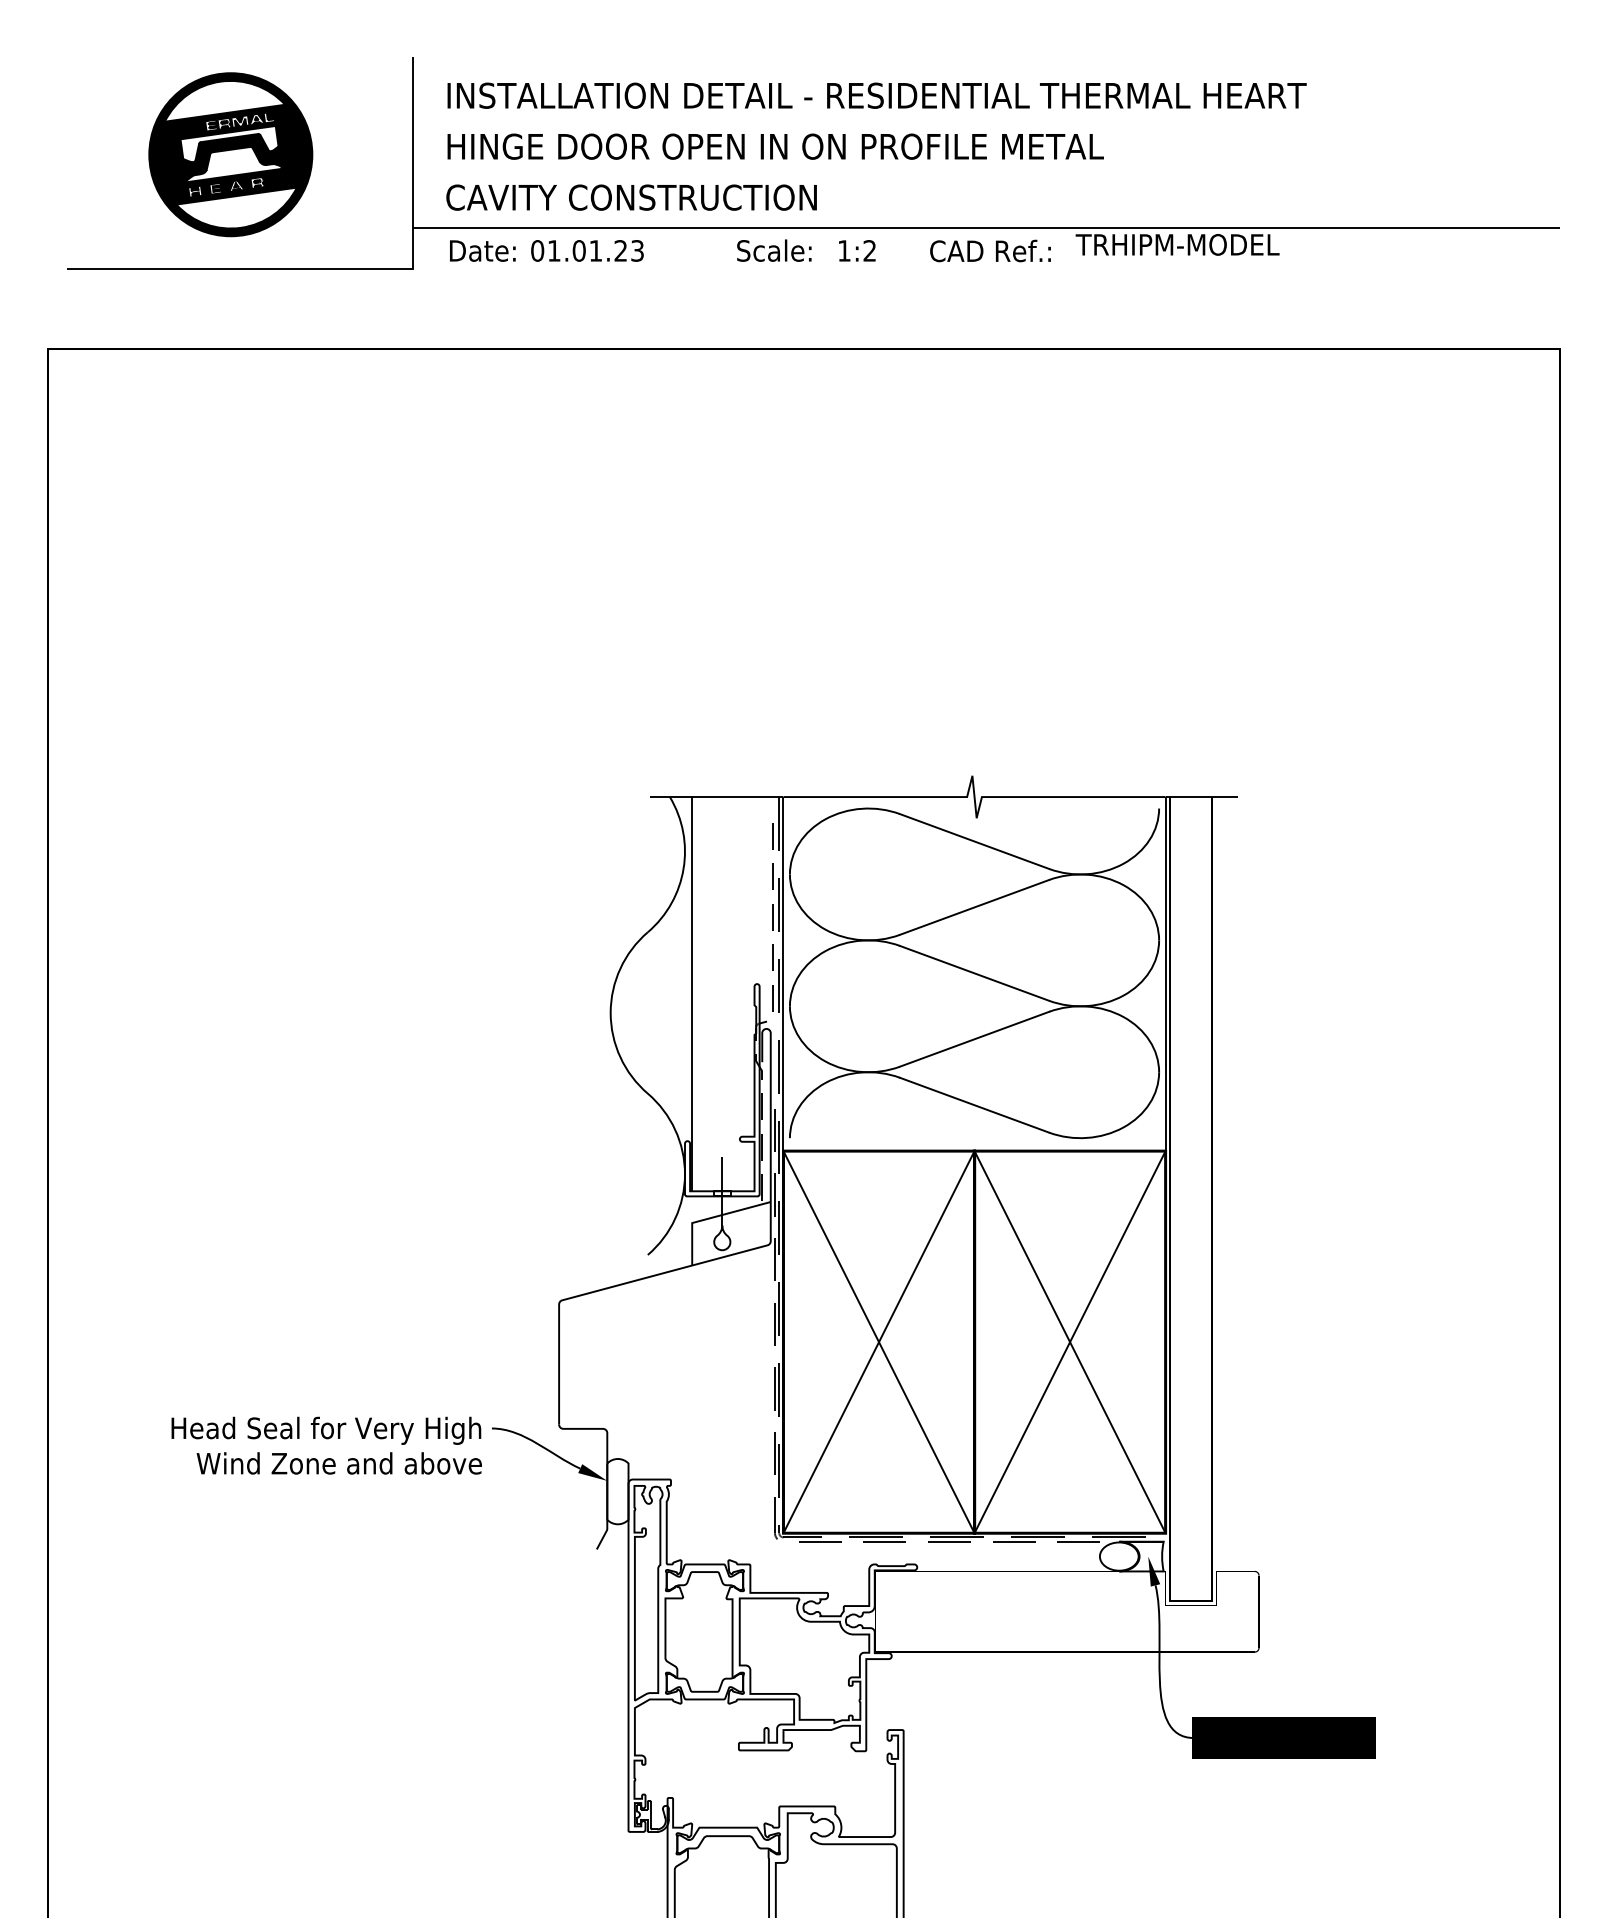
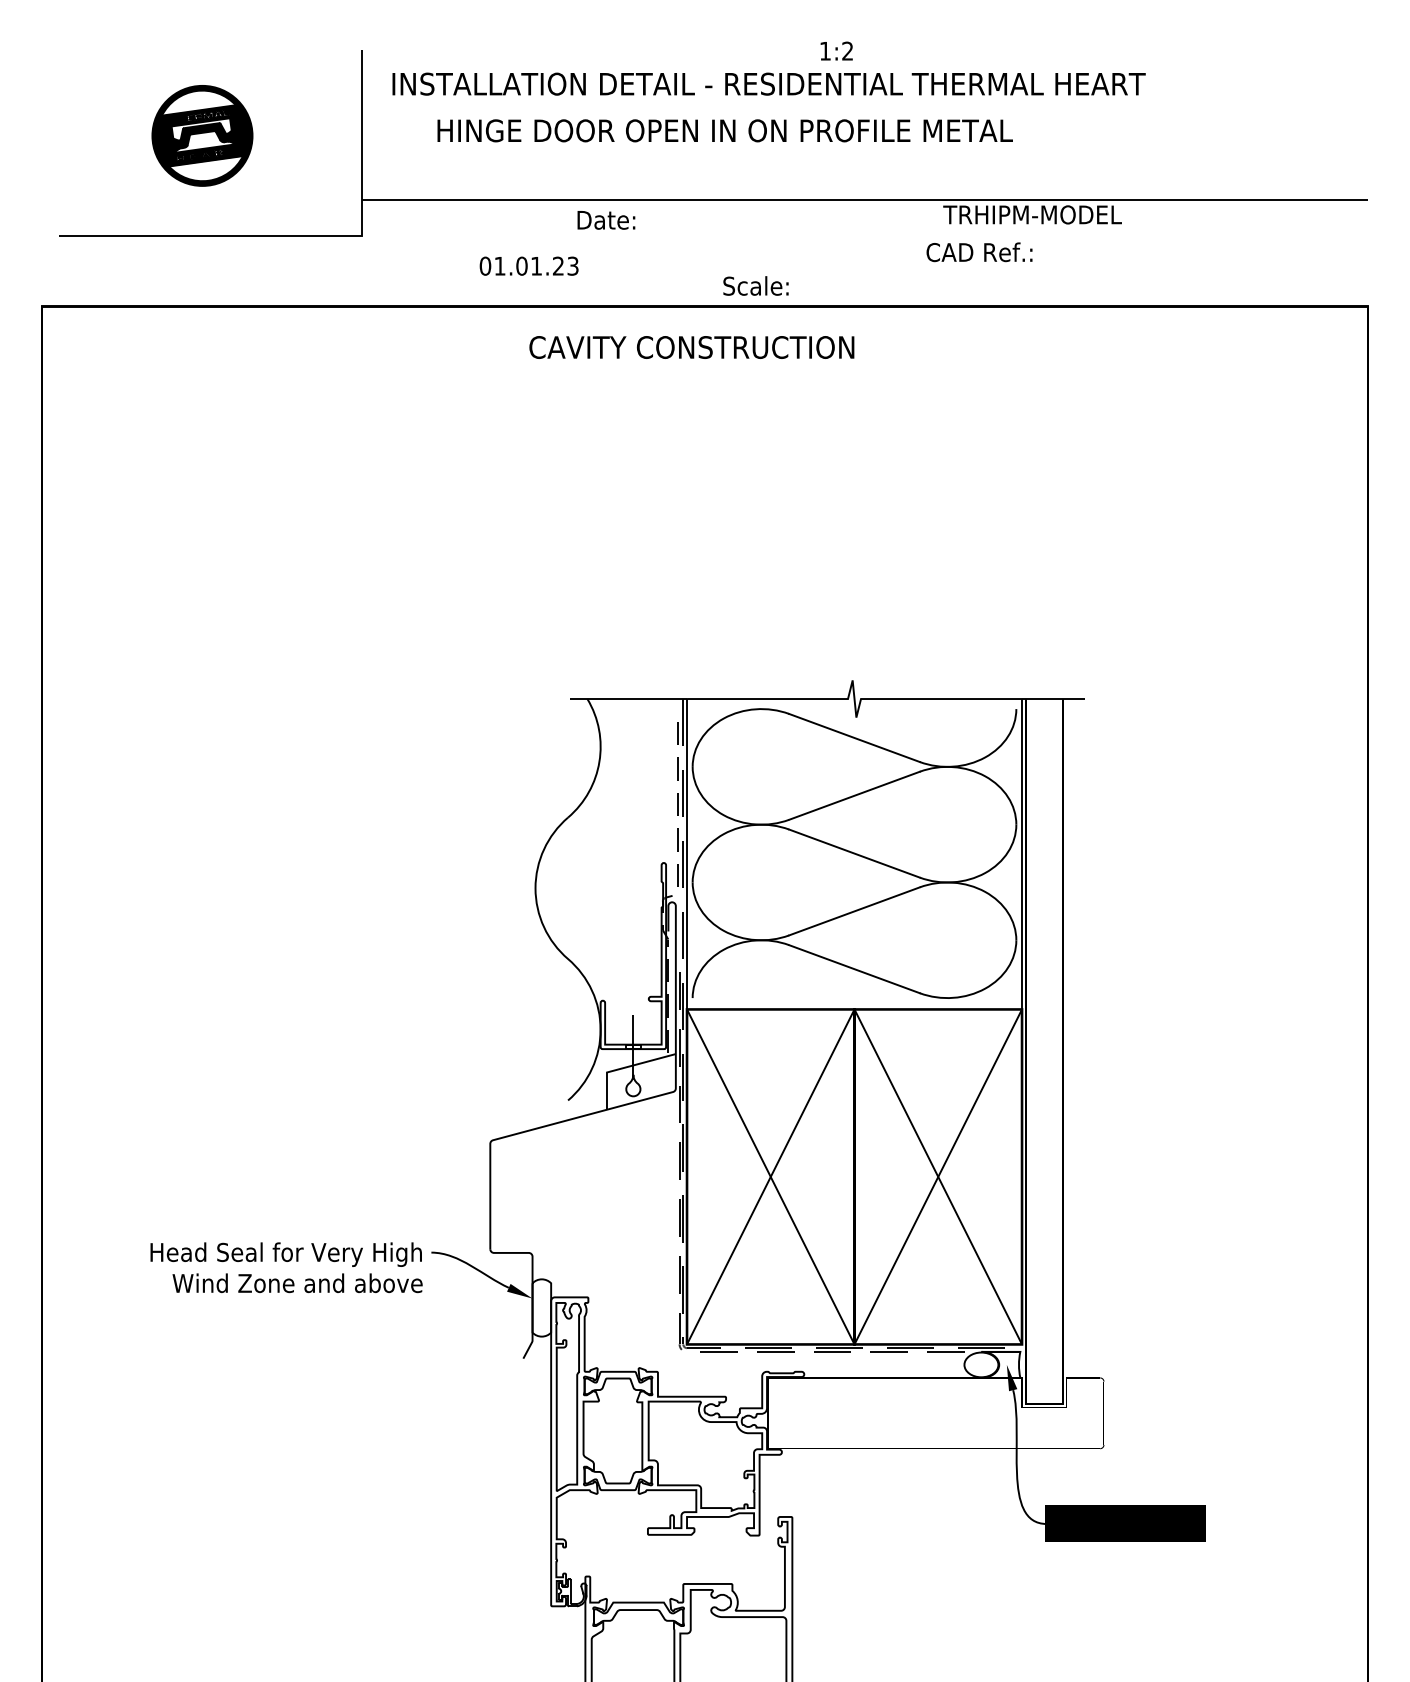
text: (774, 146) -> (724, 130), moved
part: (230, 154) -> (202, 135), size x0.7
text: (631, 197) -> (691, 347), moved
text: (586, 250) -> (528, 265), moved
text: (773, 250) -> (755, 285), moved
text: (857, 250) -> (836, 50), moved
text: (482, 251) -> (606, 220), moved
text: (990, 251) -> (979, 252), moved
line: (691, 993) -> (606, 871), removed

